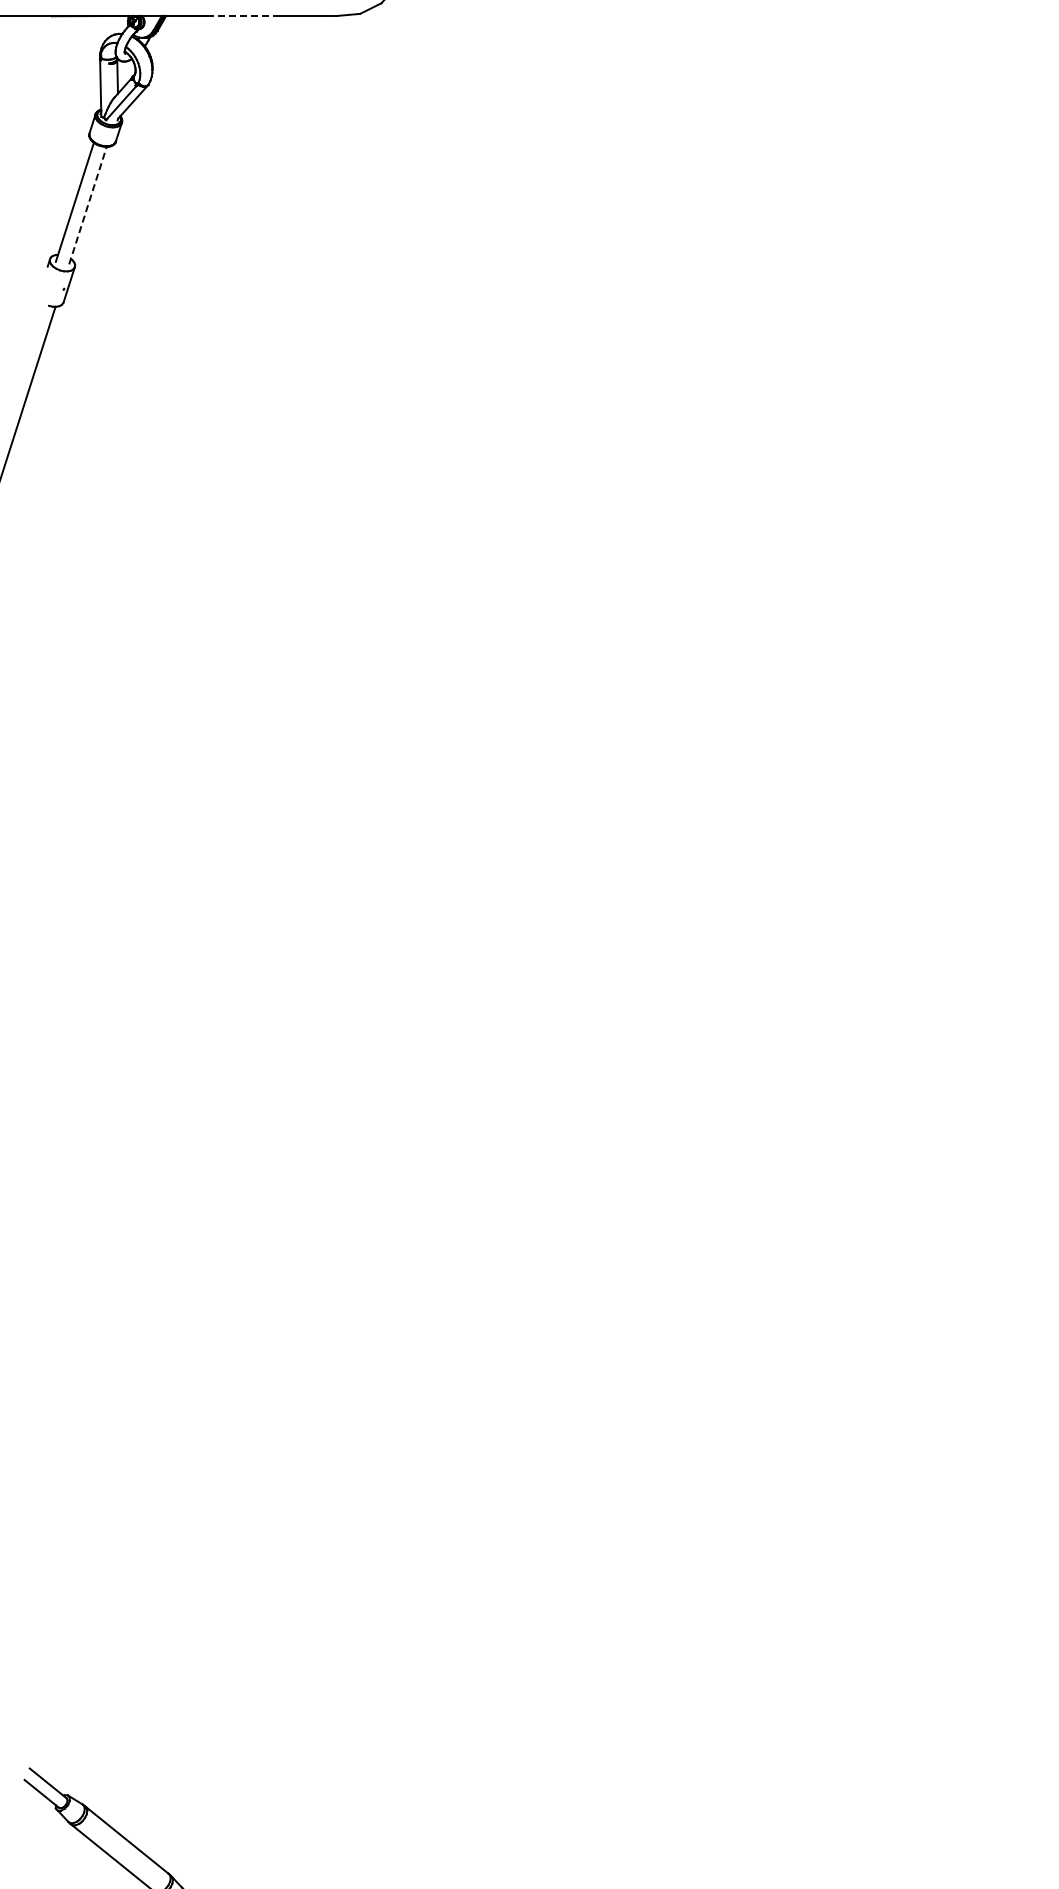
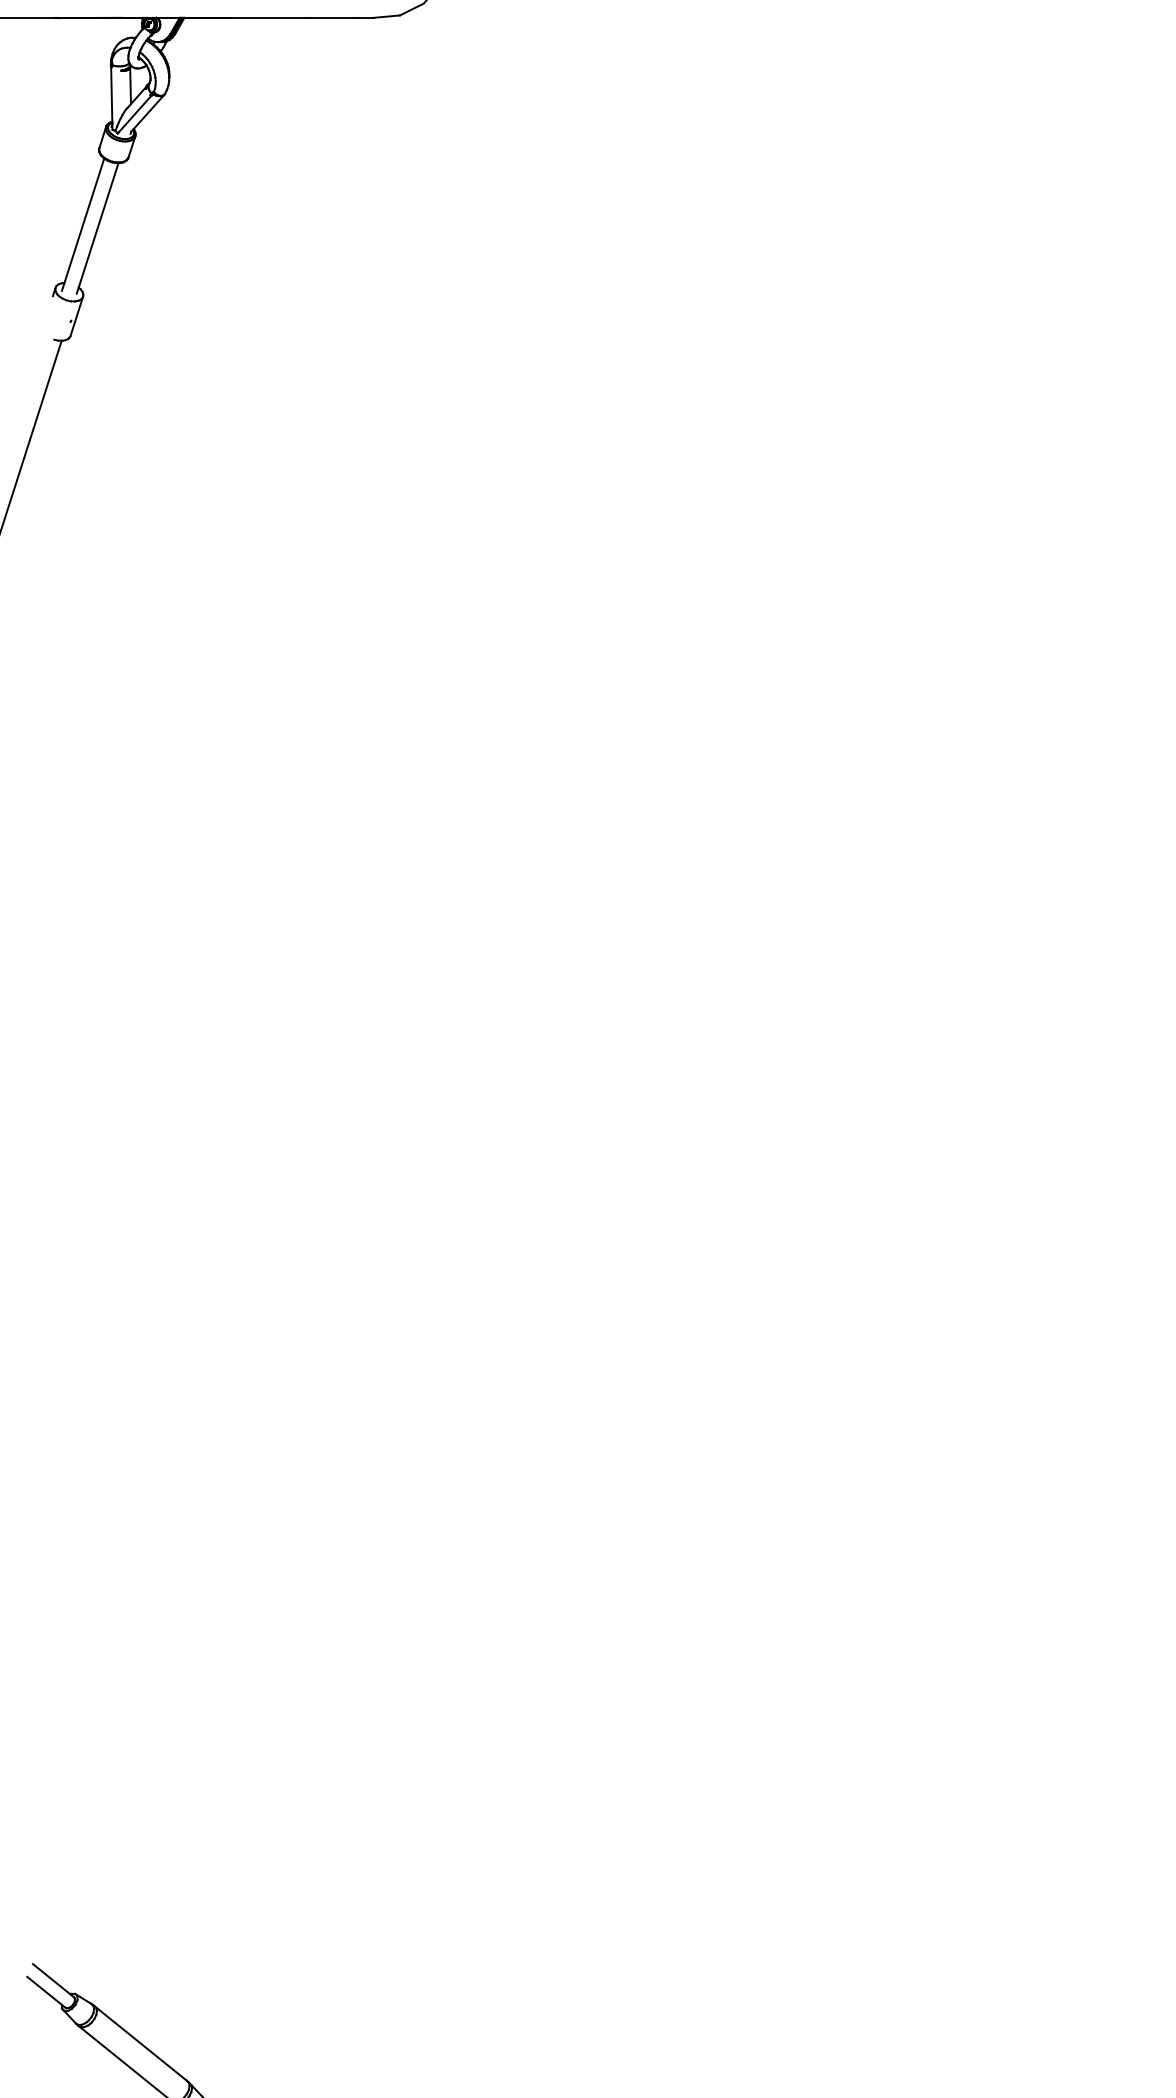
line: (242, 16) -> (269, 18), dashed -> solid
line: (88, 205) -> (98, 228), dashed -> solid

